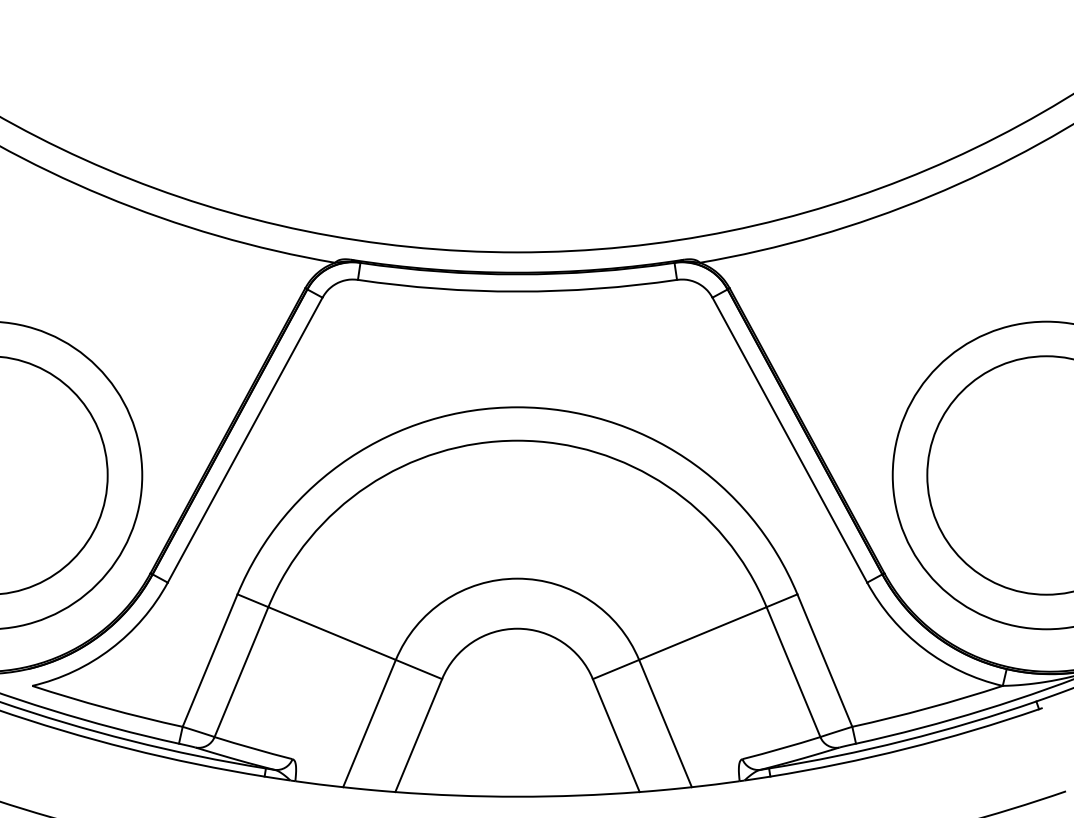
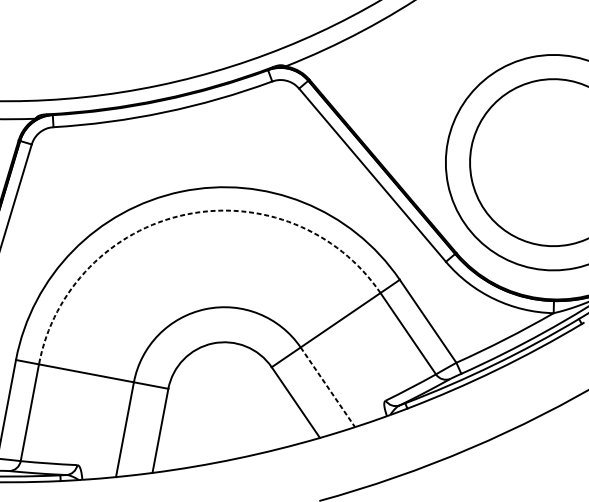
arc: (517, 440) -> (185, 214), solid -> dashed
line: (665, 723) -> (327, 387), solid -> dashed

